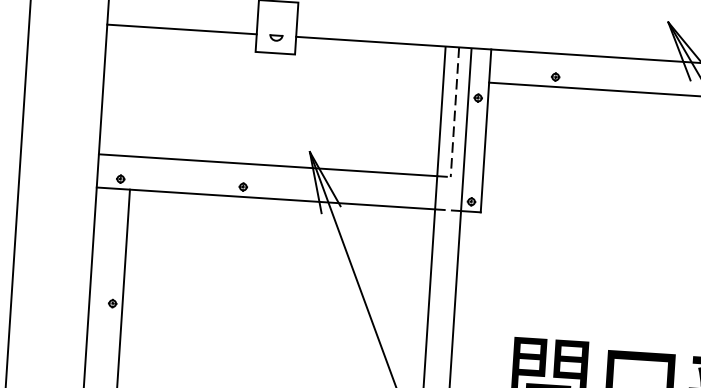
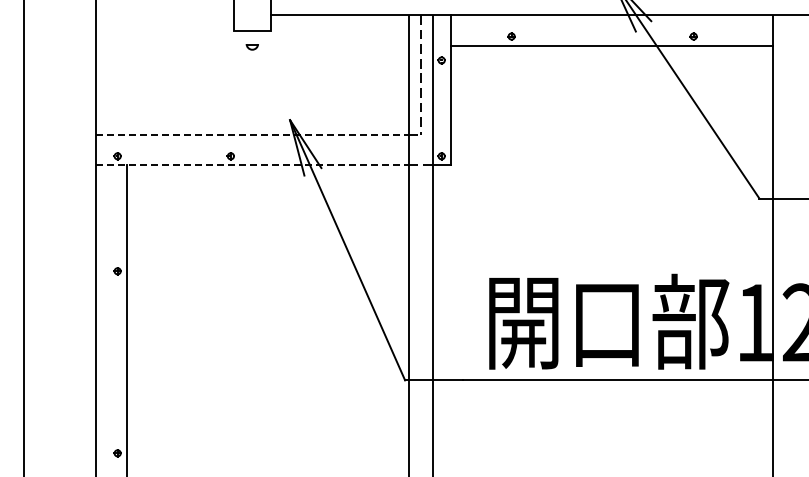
line: (182, 28) -> (165, 14), removed
part: (275, 38) -> (251, 47), moved
line: (268, 164) -> (252, 134), solid -> dashed
line: (266, 198) -> (252, 165), solid -> dashed

